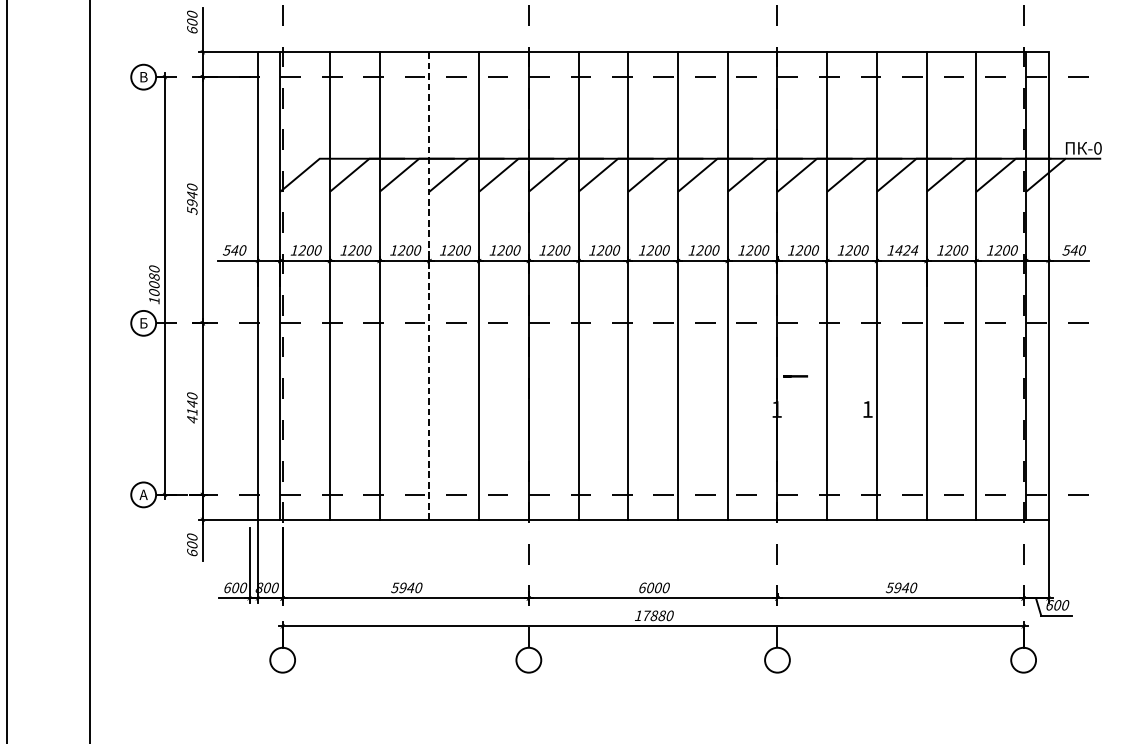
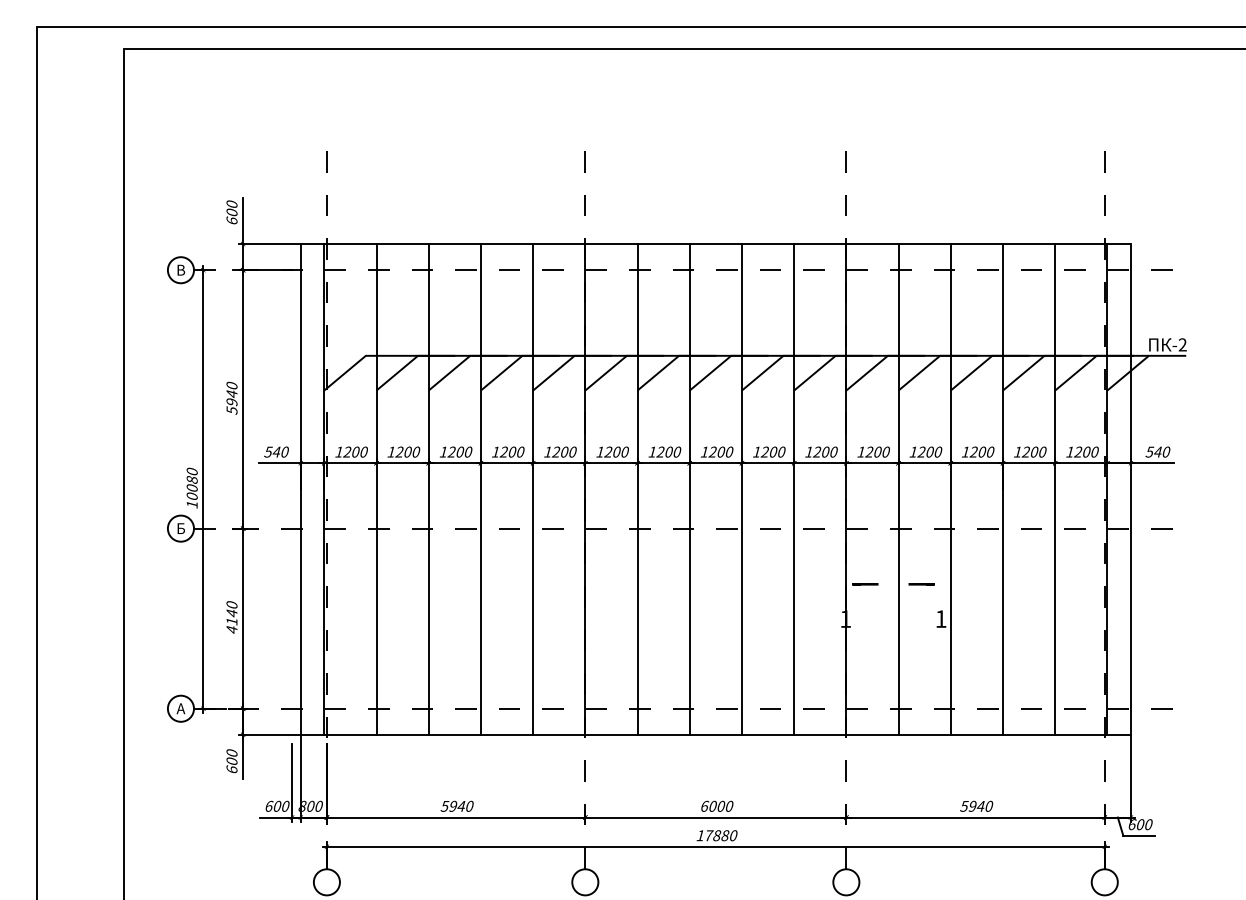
text: (1097, 147) -> (1182, 344), -0 -> -2
text: (906, 249) -> (981, 451), 1424 -> 1200
line: (428, 286) -> (480, 489), dashed -> solid
line: (849, 376) -> (921, 584), added

